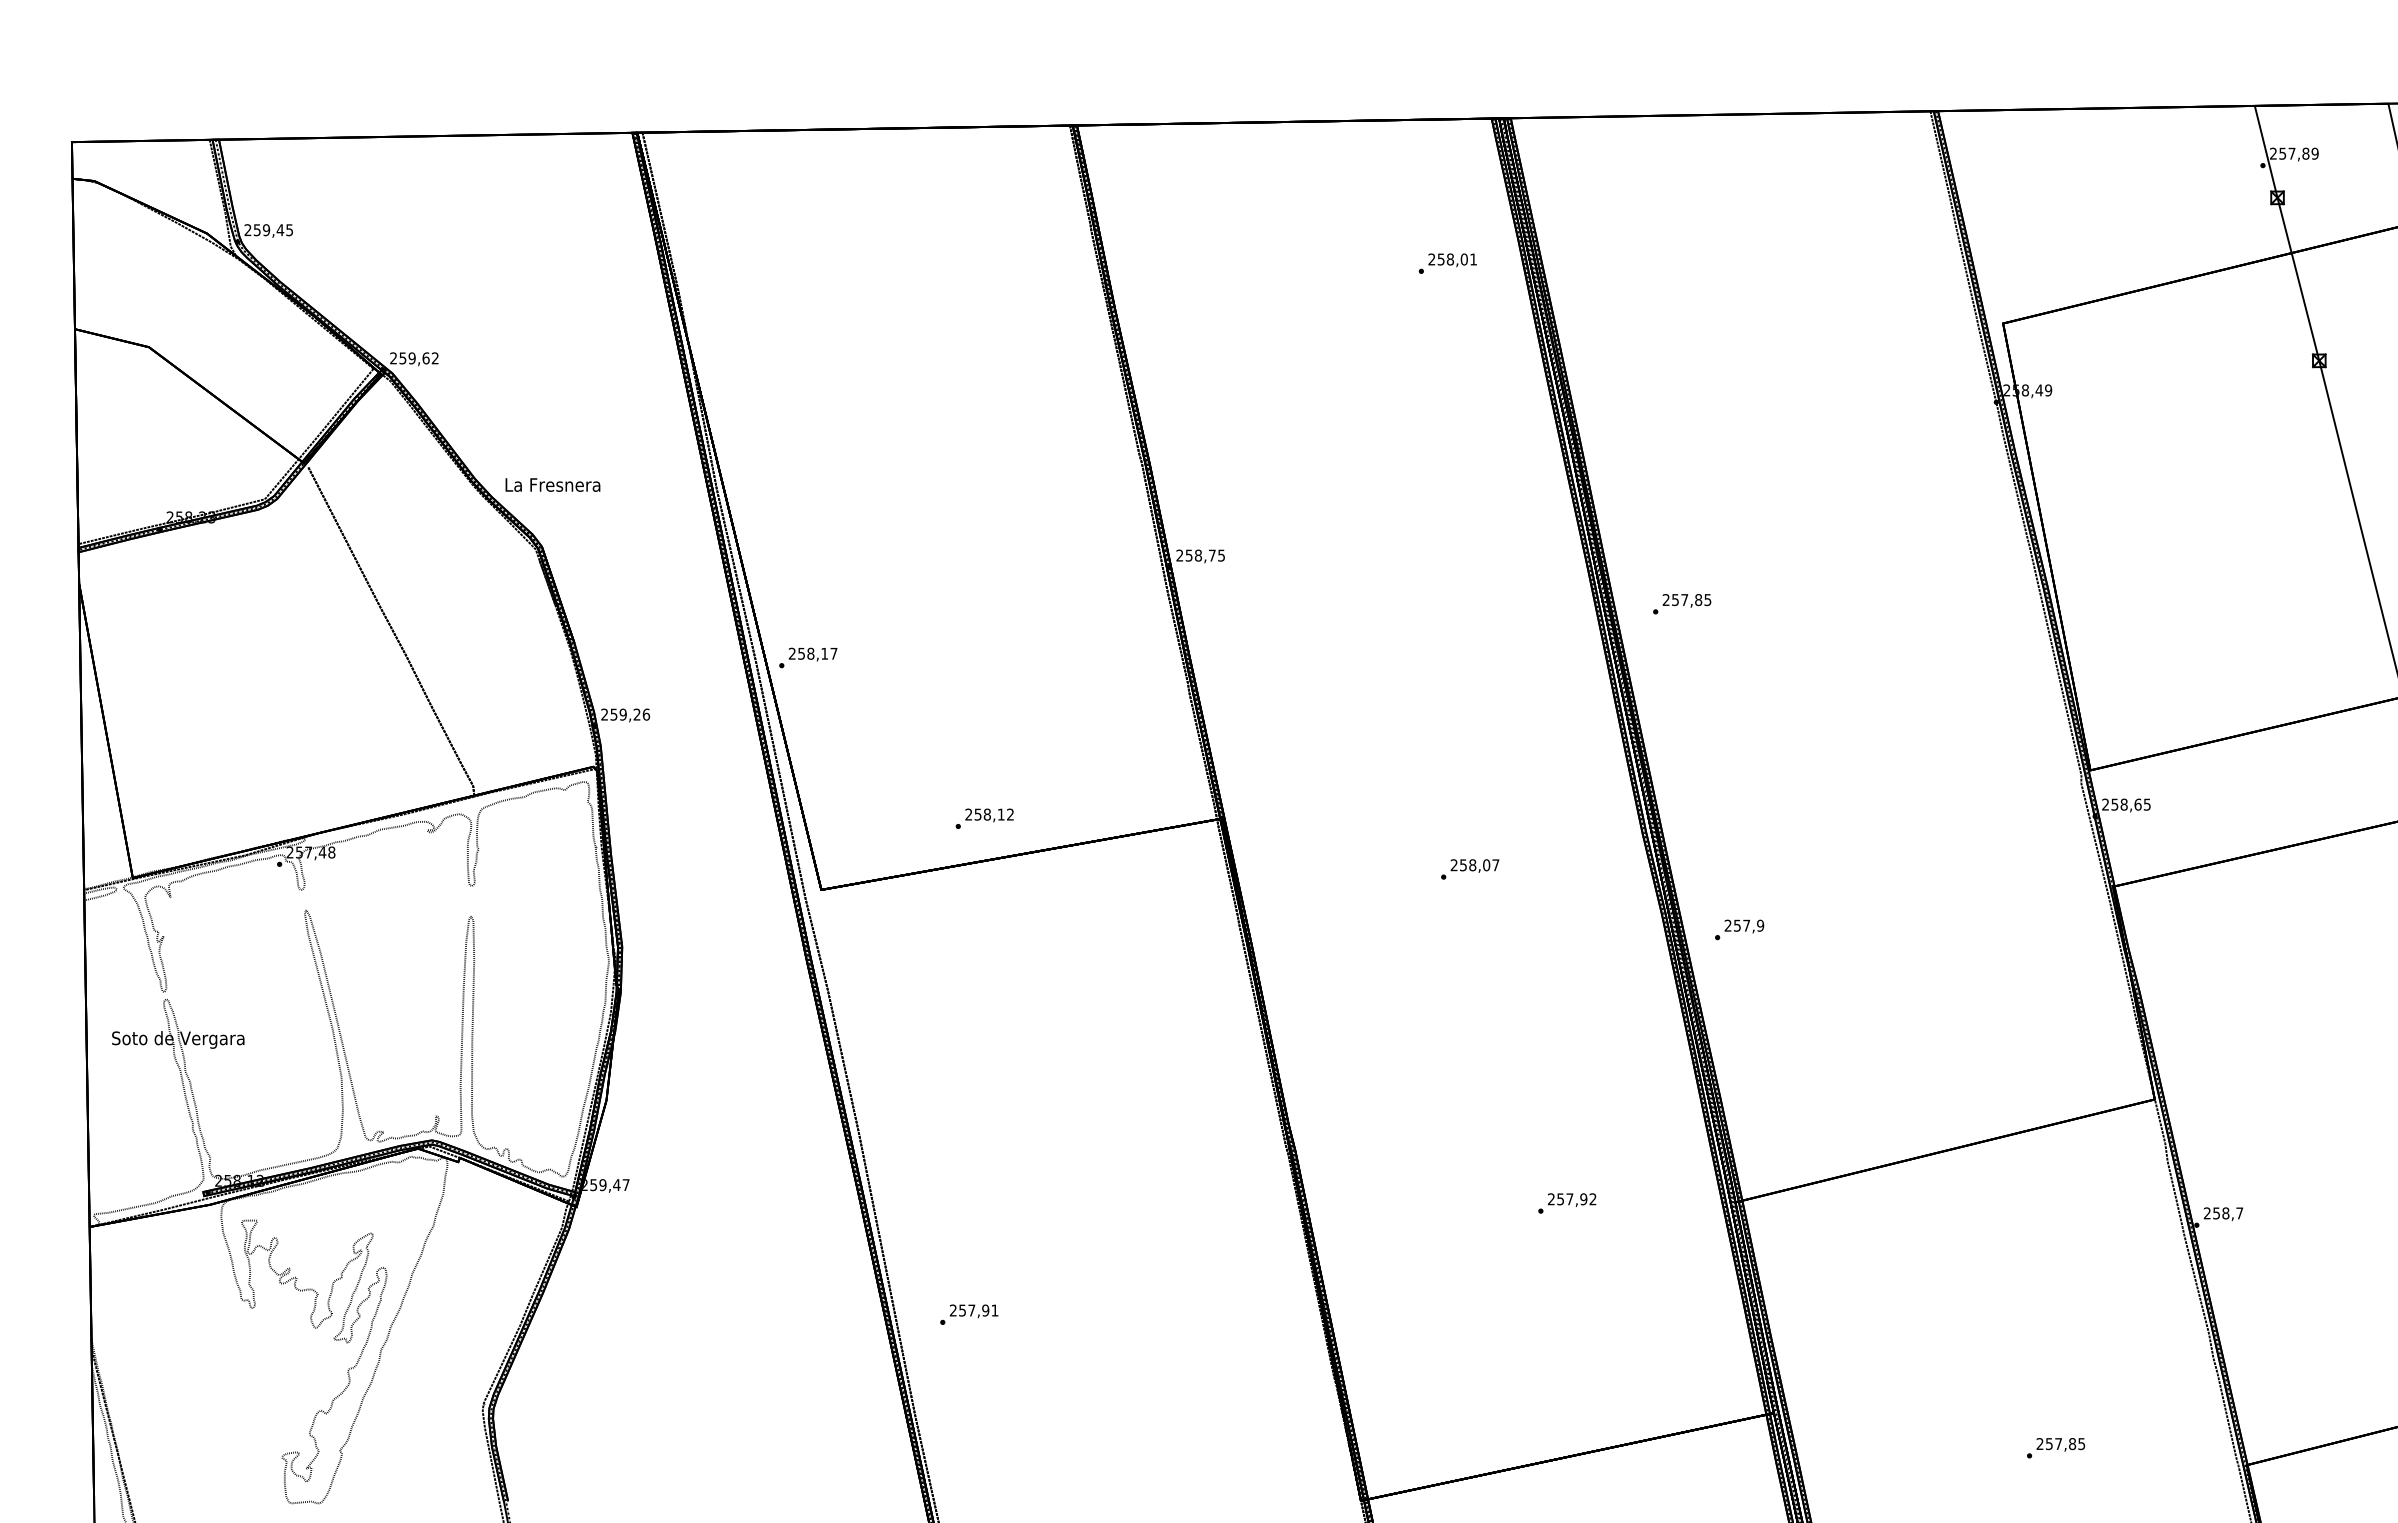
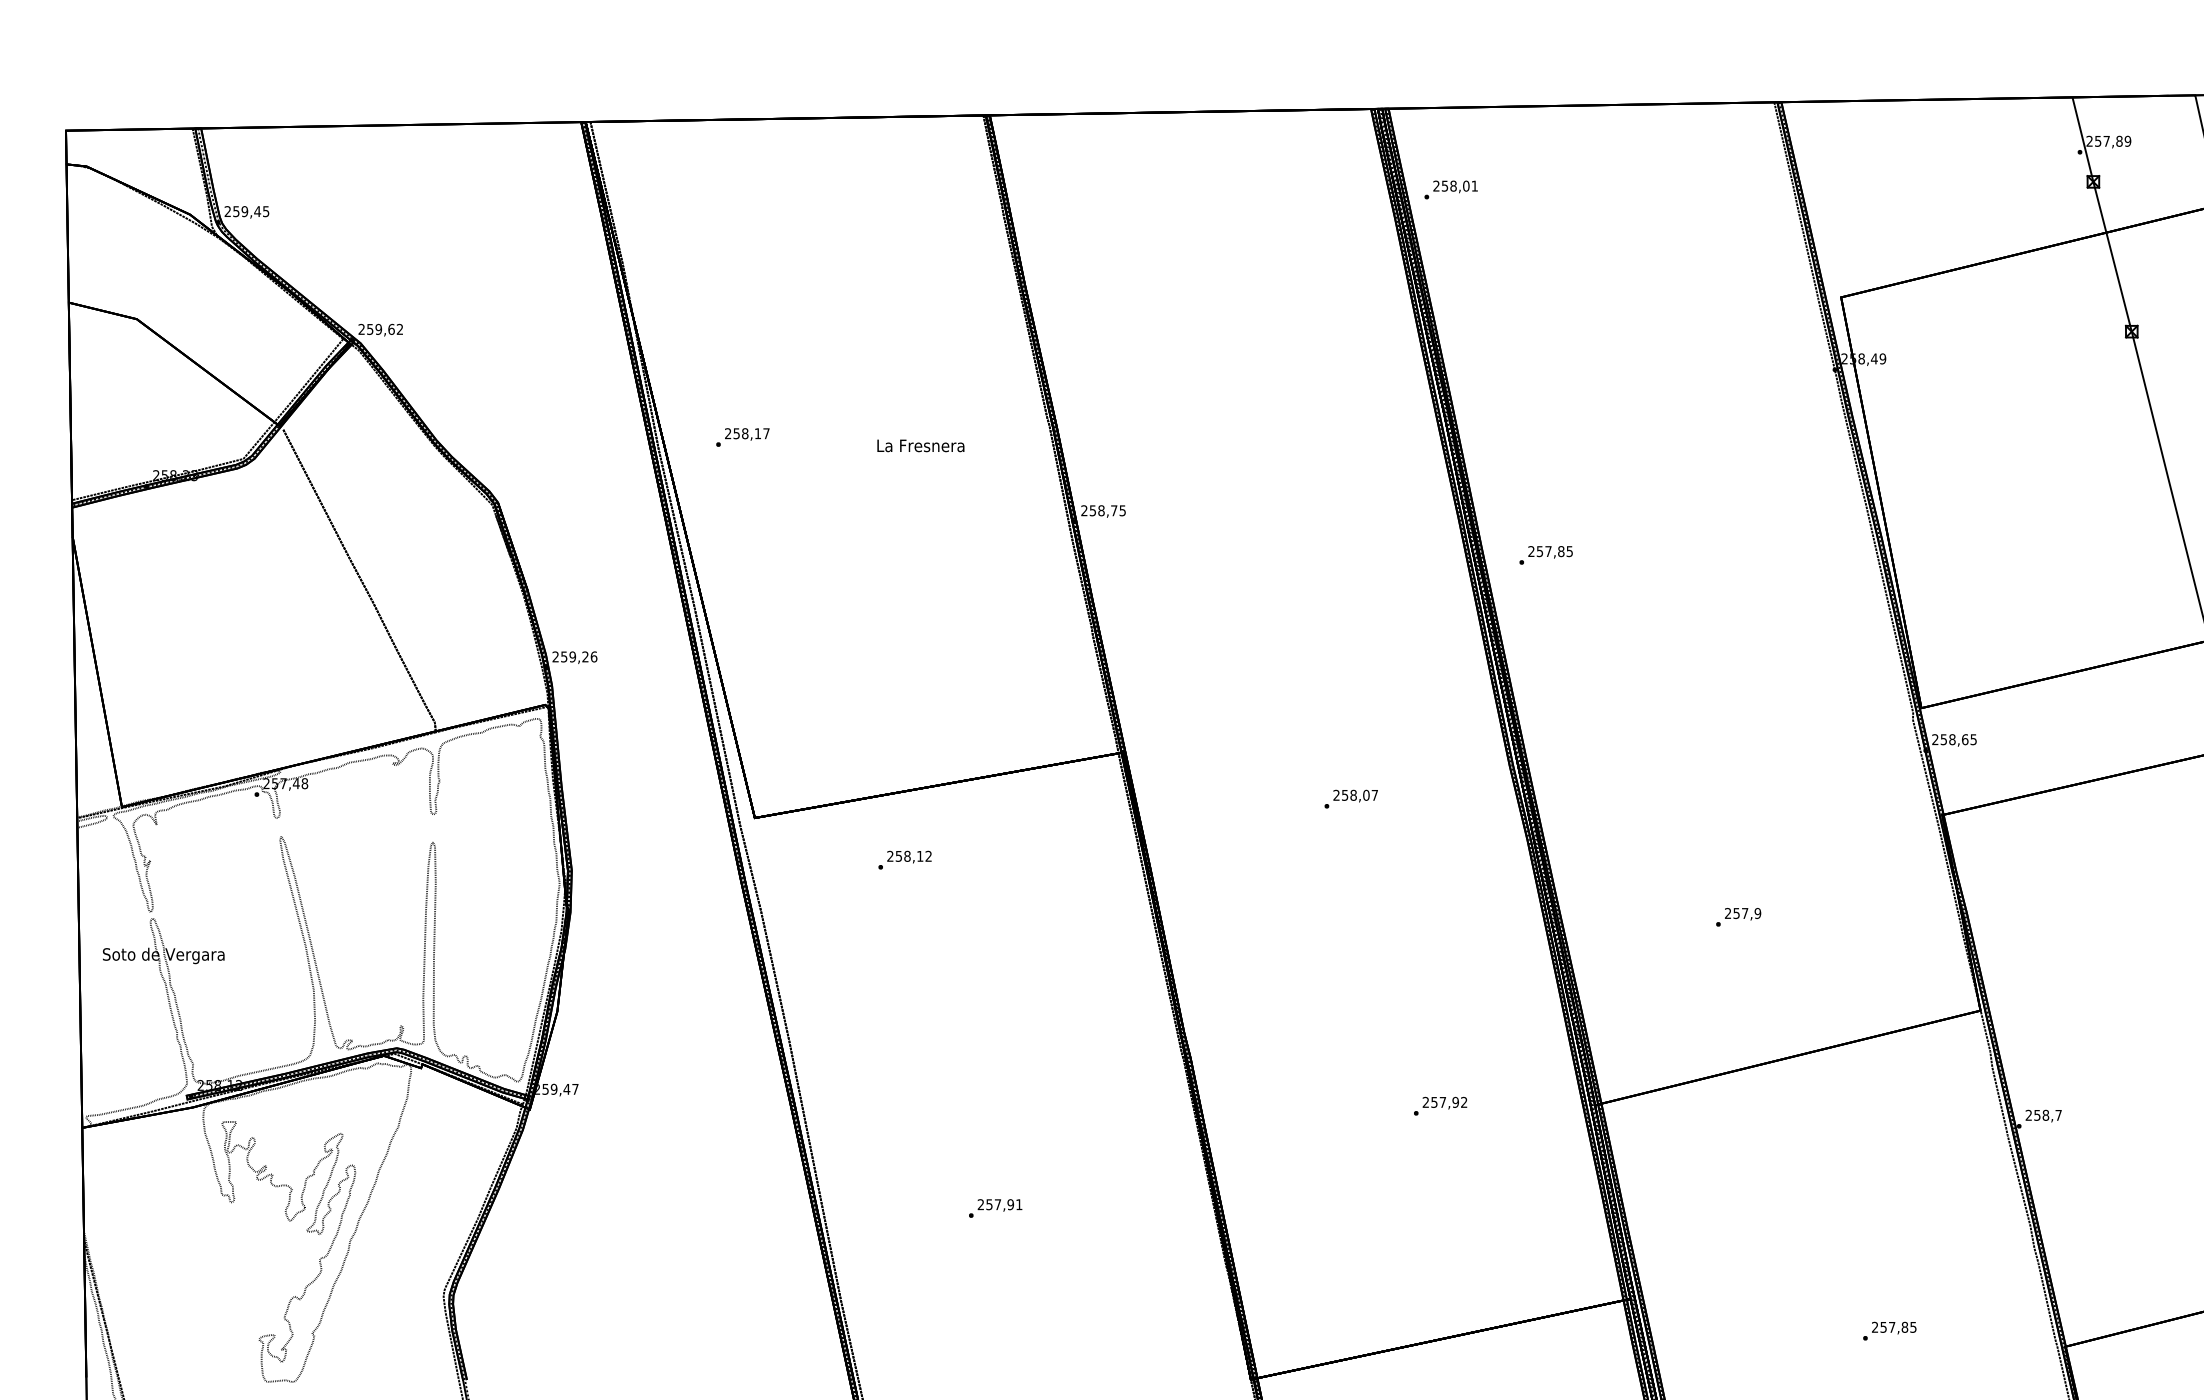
text: (1447, 263) -> (1450, 189), moved
text: (552, 484) -> (920, 445), moved
text: (808, 657) -> (743, 437), moved
text: (984, 818) -> (904, 859), moved
text: (1739, 929) -> (1738, 916), moved
text: (969, 1314) -> (995, 1208), moved

